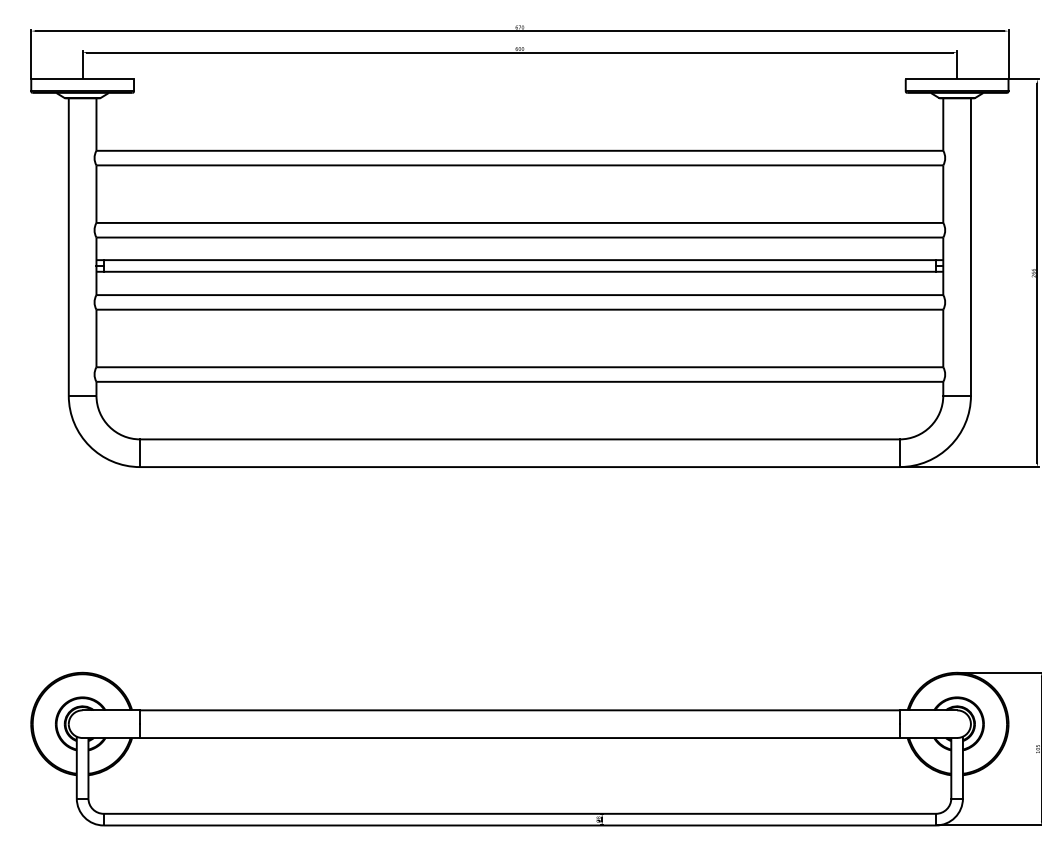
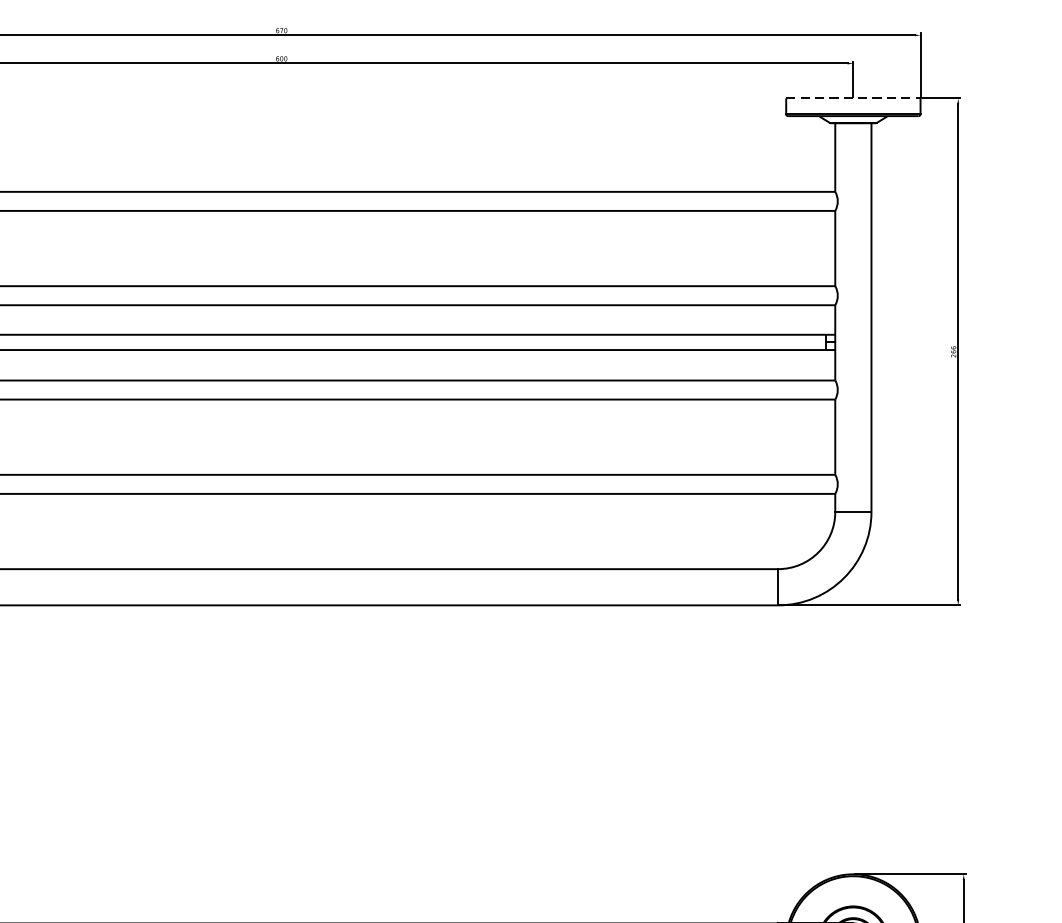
line: (957, 79) -> (853, 98), solid -> dashed

